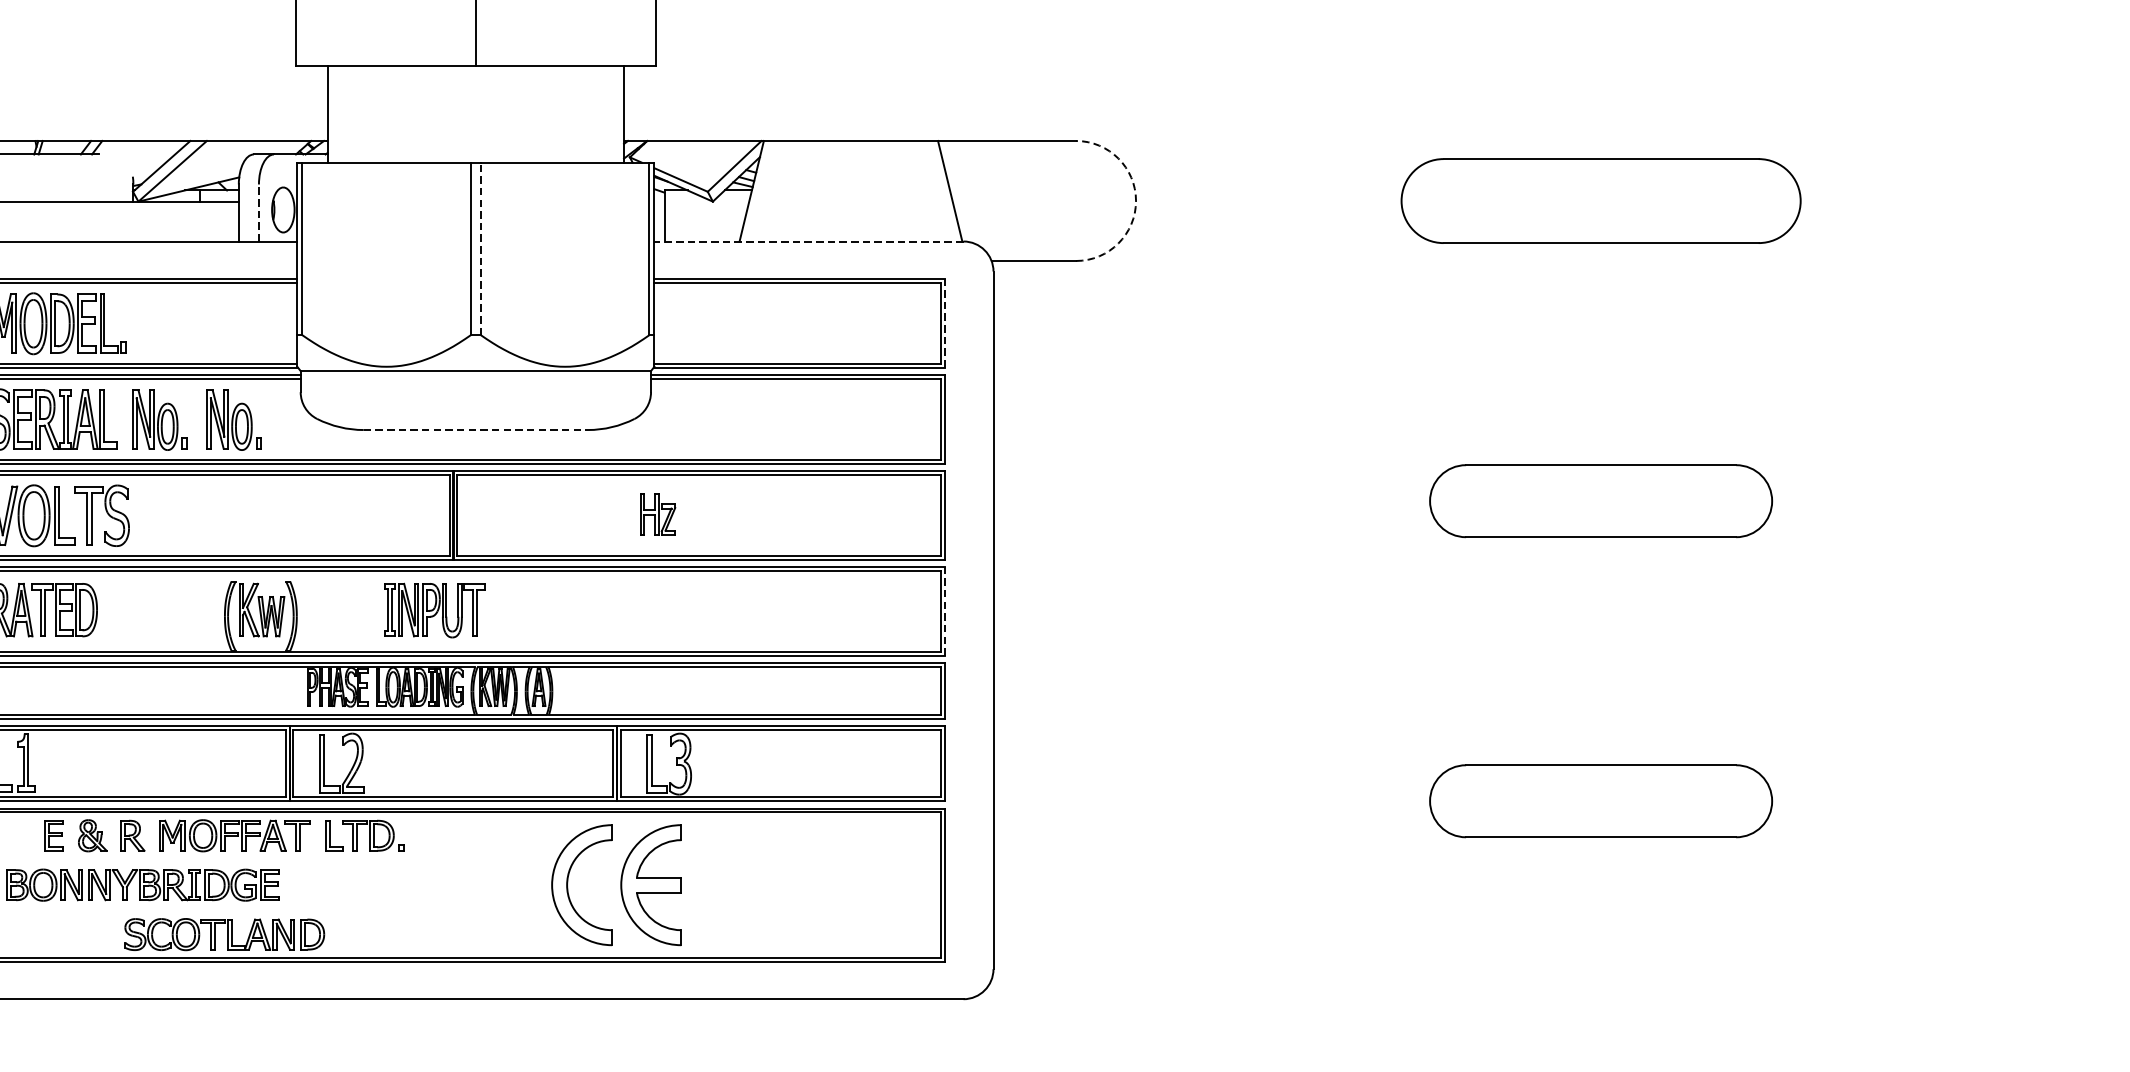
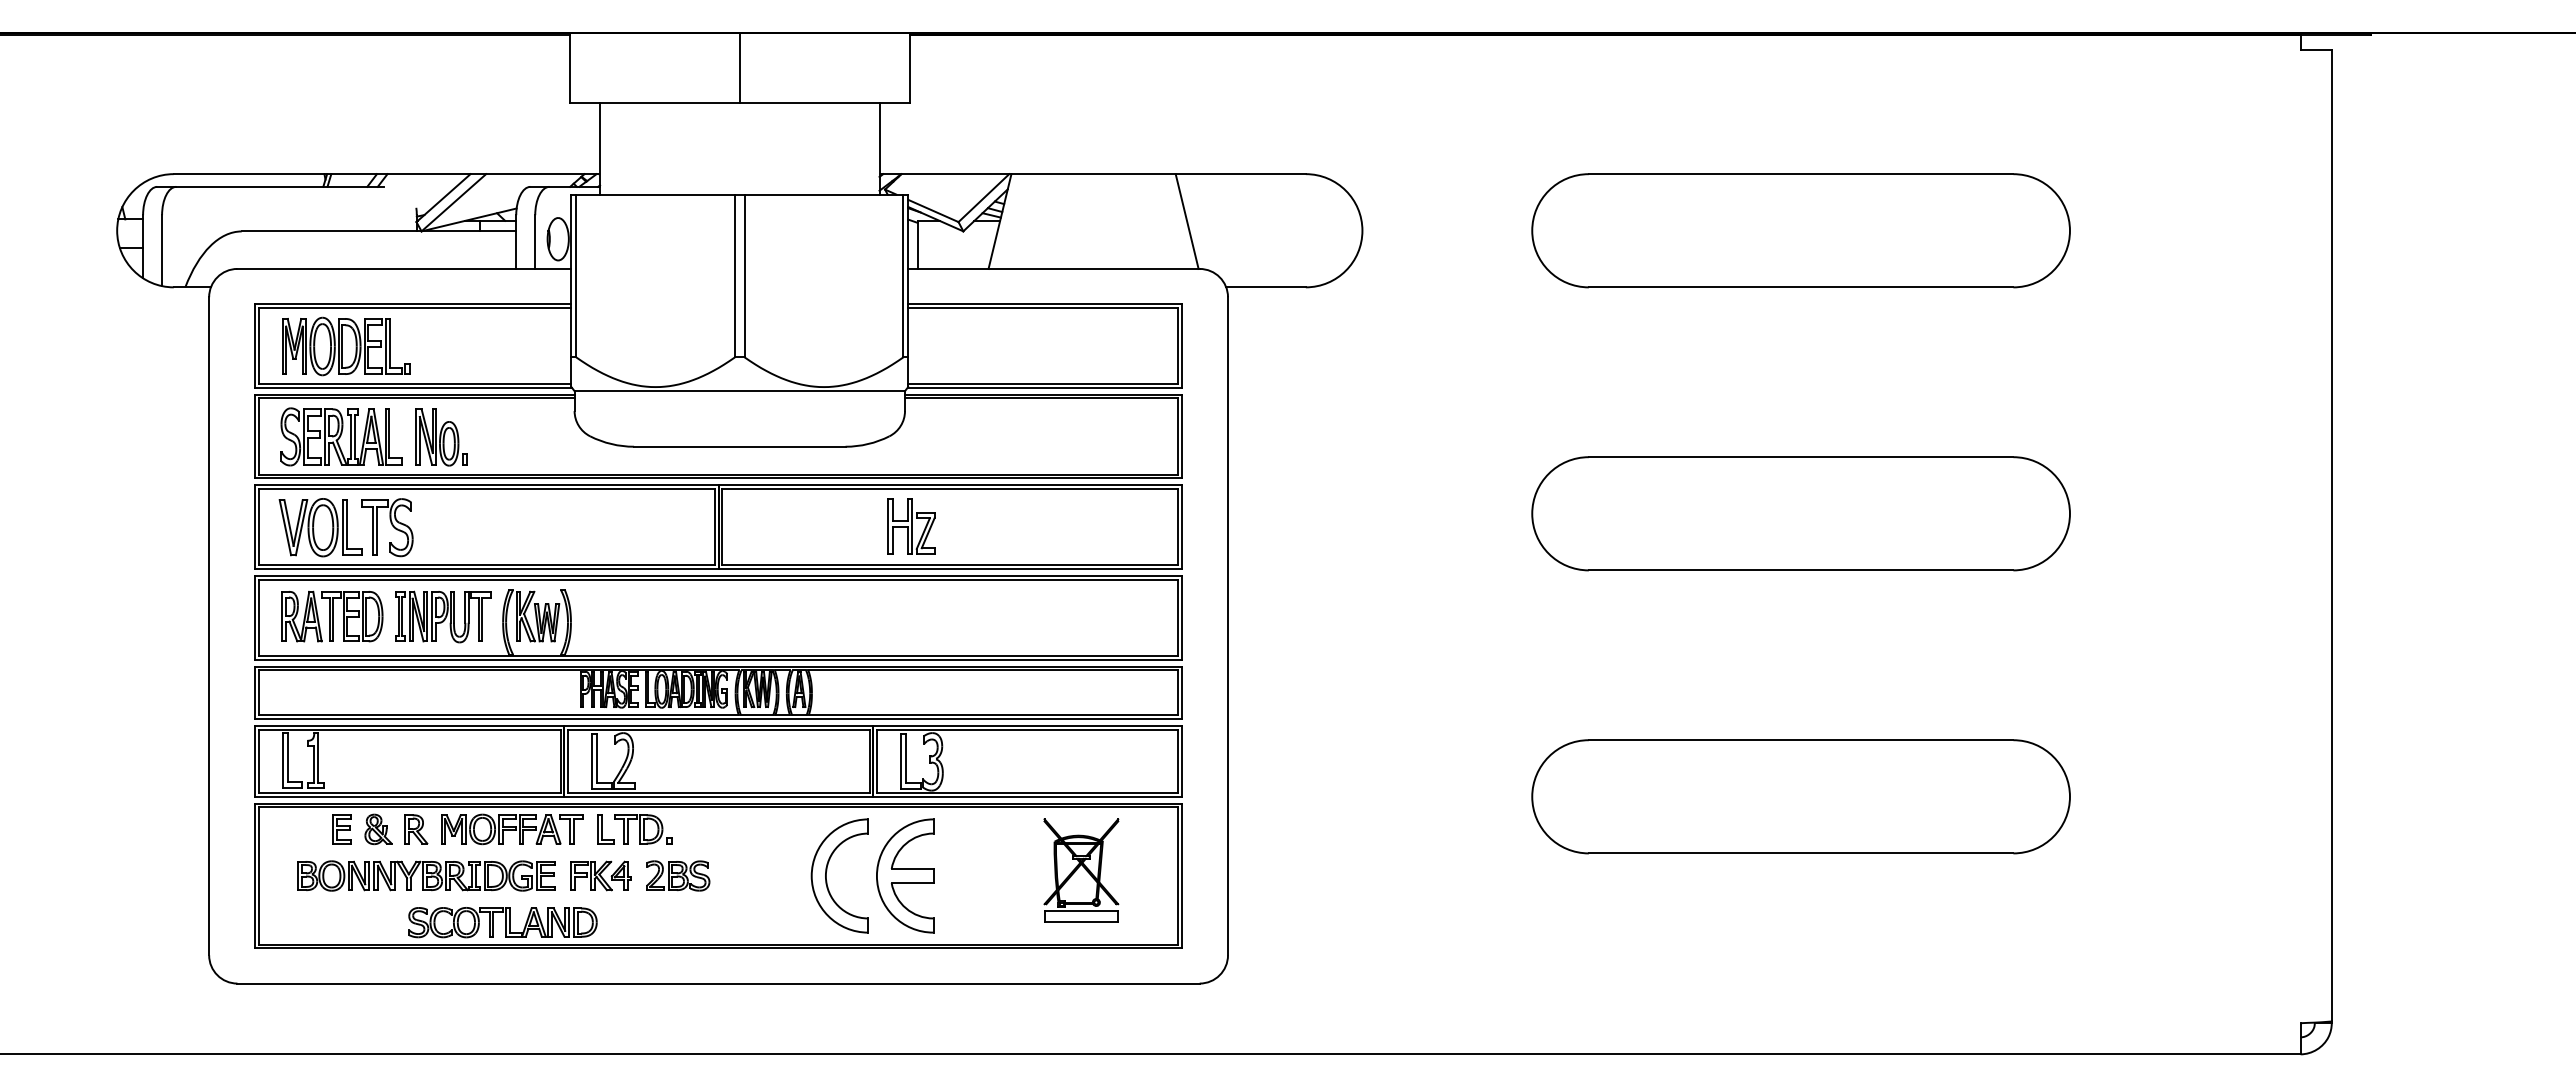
arc: (1136, 200) -> (1362, 230), dashed -> solid
part: (1600, 200) -> (1800, 230), size x1.43
line: (259, 213) -> (535, 242), dashed -> solid
line: (808, 241) -> (1053, 268), dashed -> solid
line: (480, 248) -> (744, 275), dashed -> solid
line: (945, 323) -> (1182, 346), dashed -> solid
part: (233, 420) -> (511, 437), removed
line: (475, 429) -> (739, 446), dashed -> solid
part: (1600, 500) -> (1800, 513), size x1.67
part: (657, 514) -> (911, 526), size x1.43
part: (435, 610) -> (443, 616), moved
line: (945, 611) -> (1182, 617), dashed -> solid
part: (1600, 800) -> (1800, 796), size x1.67
part: (838, 879) -> (1081, 870), added
part: (328, 884) -> (600, 875), added
part: (410, 884) -> (678, 875), added

